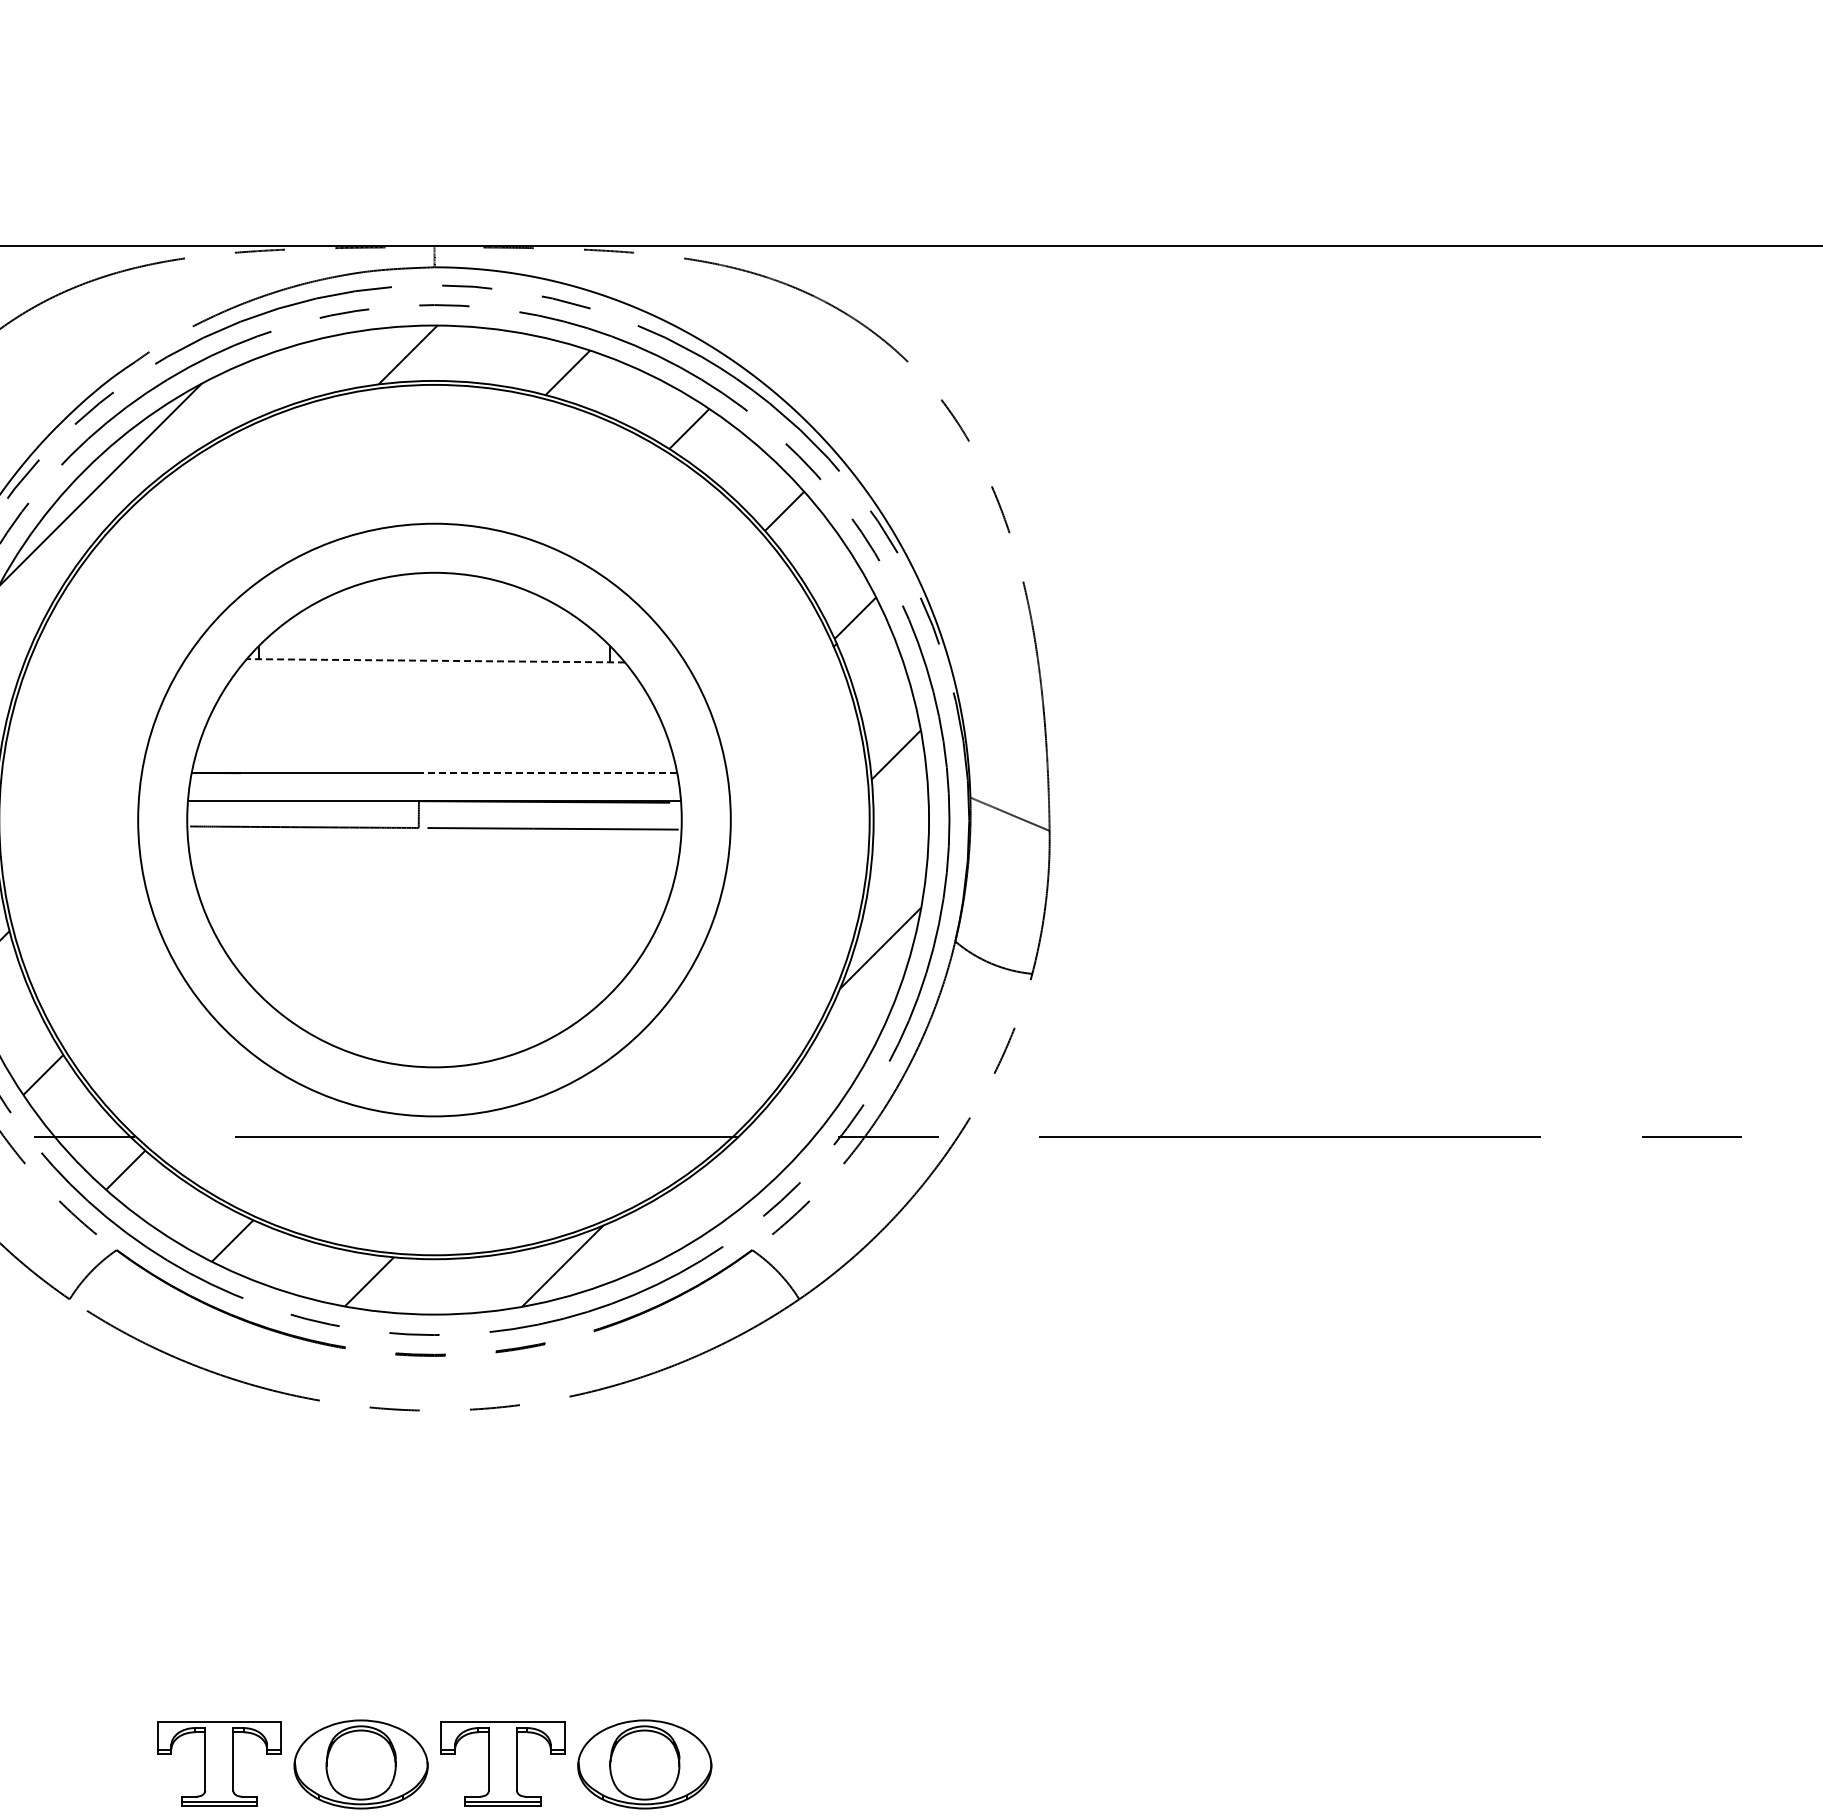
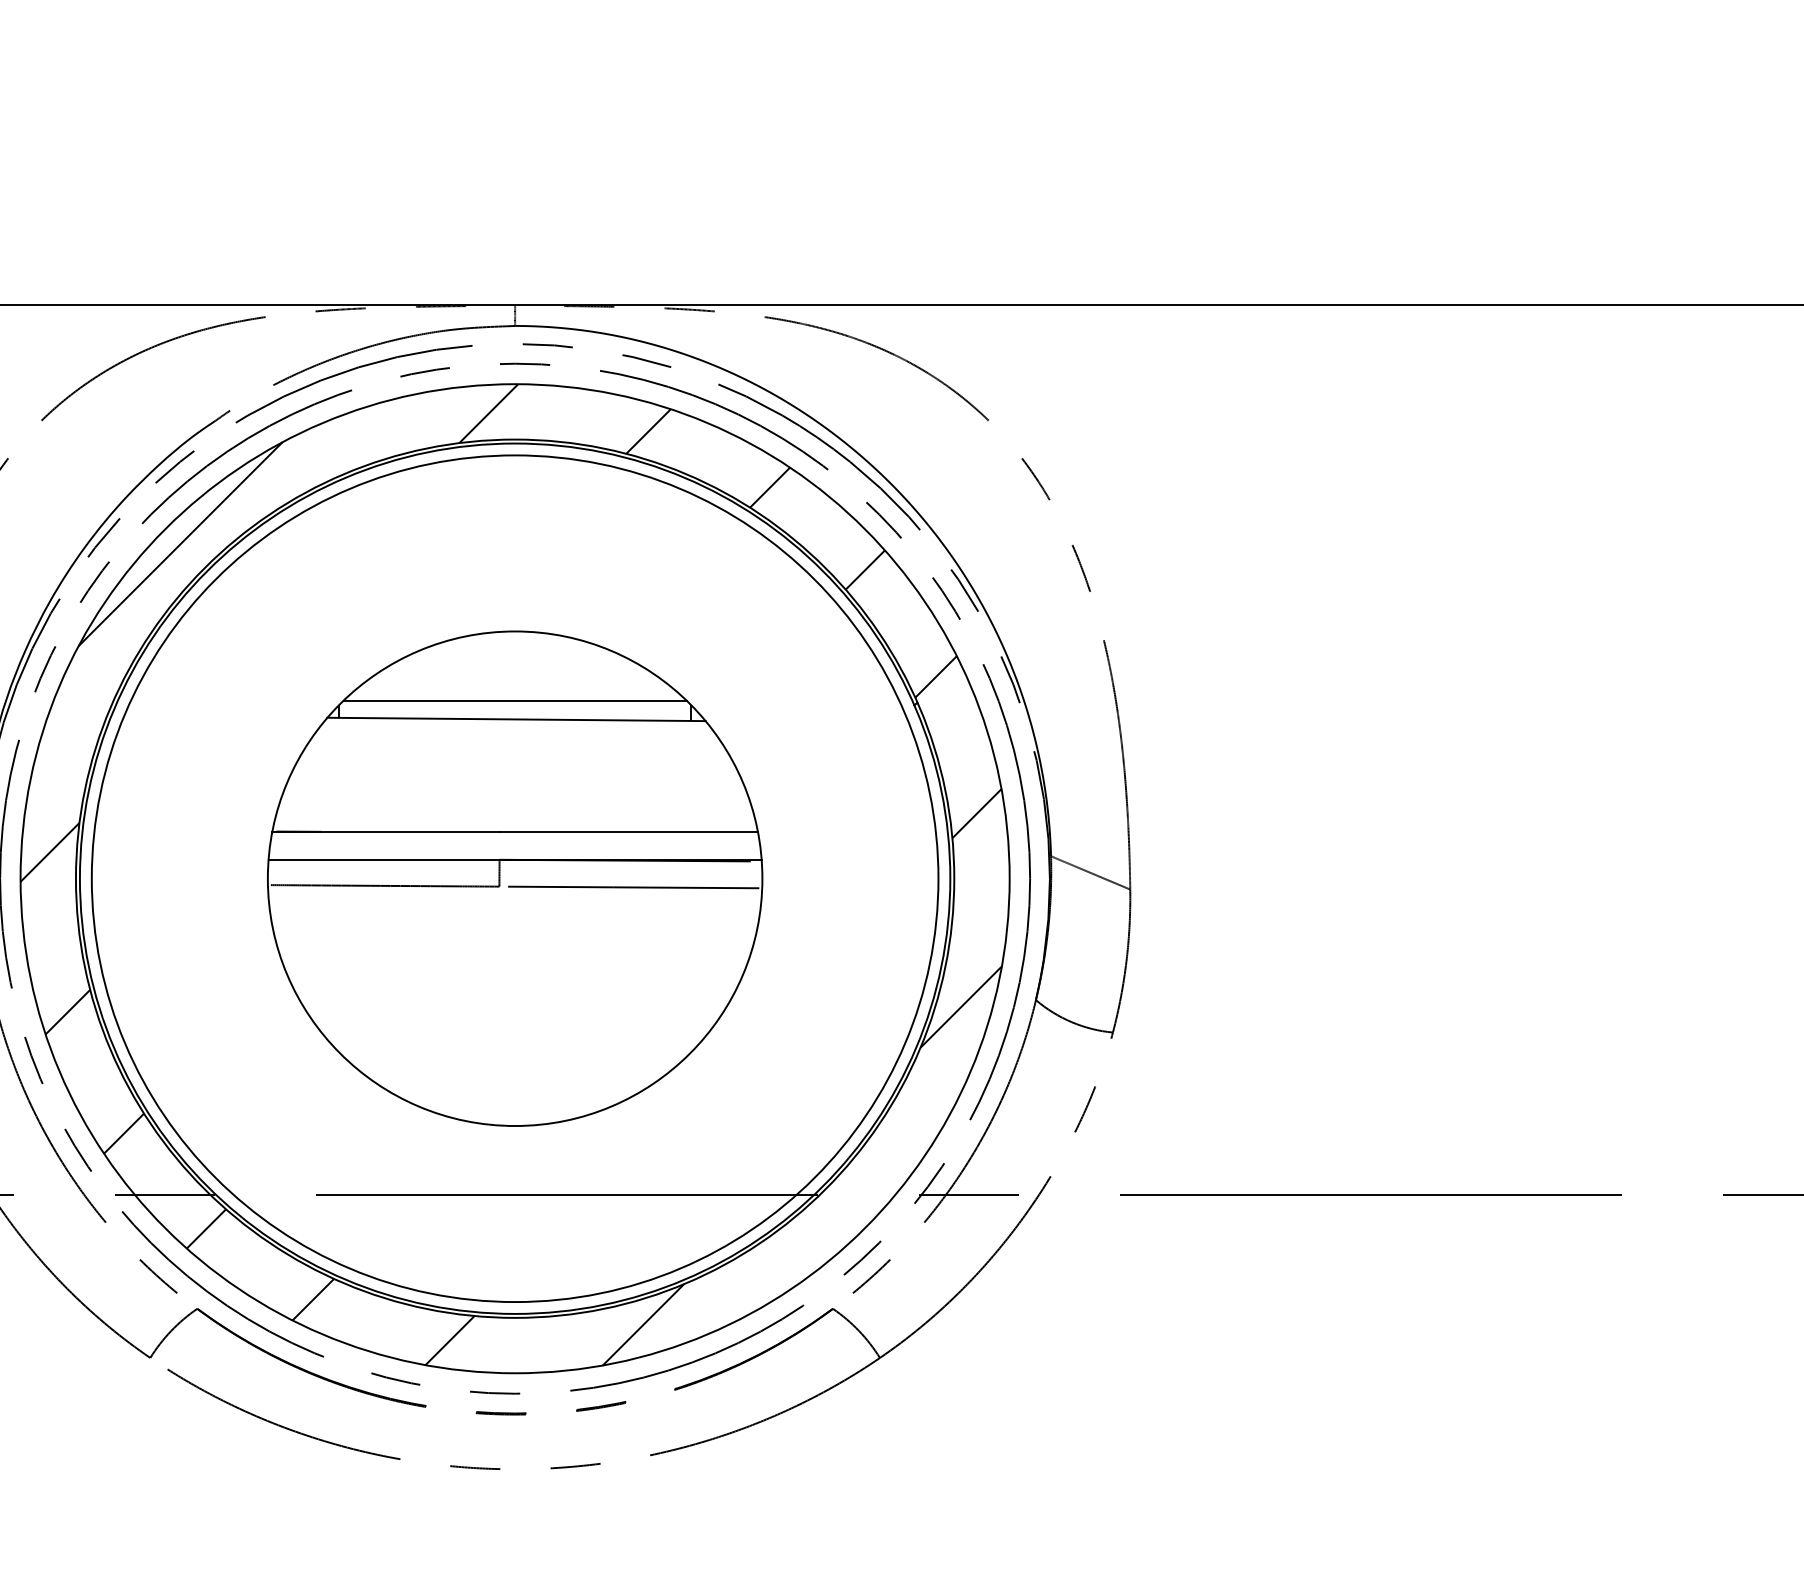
line: (434, 642) -> (515, 701), added
line: (435, 660) -> (516, 719), dashed -> solid
line: (547, 773) -> (628, 832), dashed -> solid
circle: (434, 819) -> (515, 878), size x1.43

